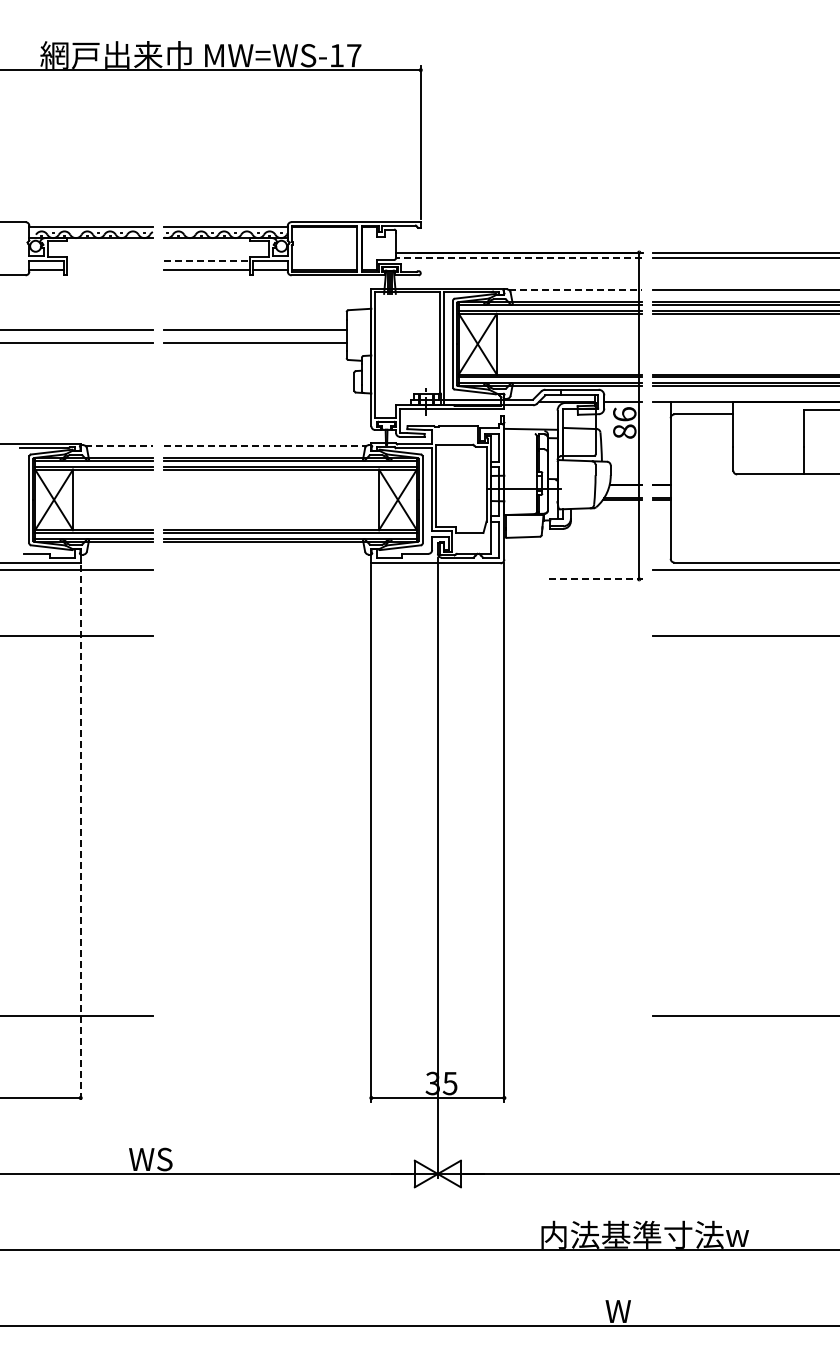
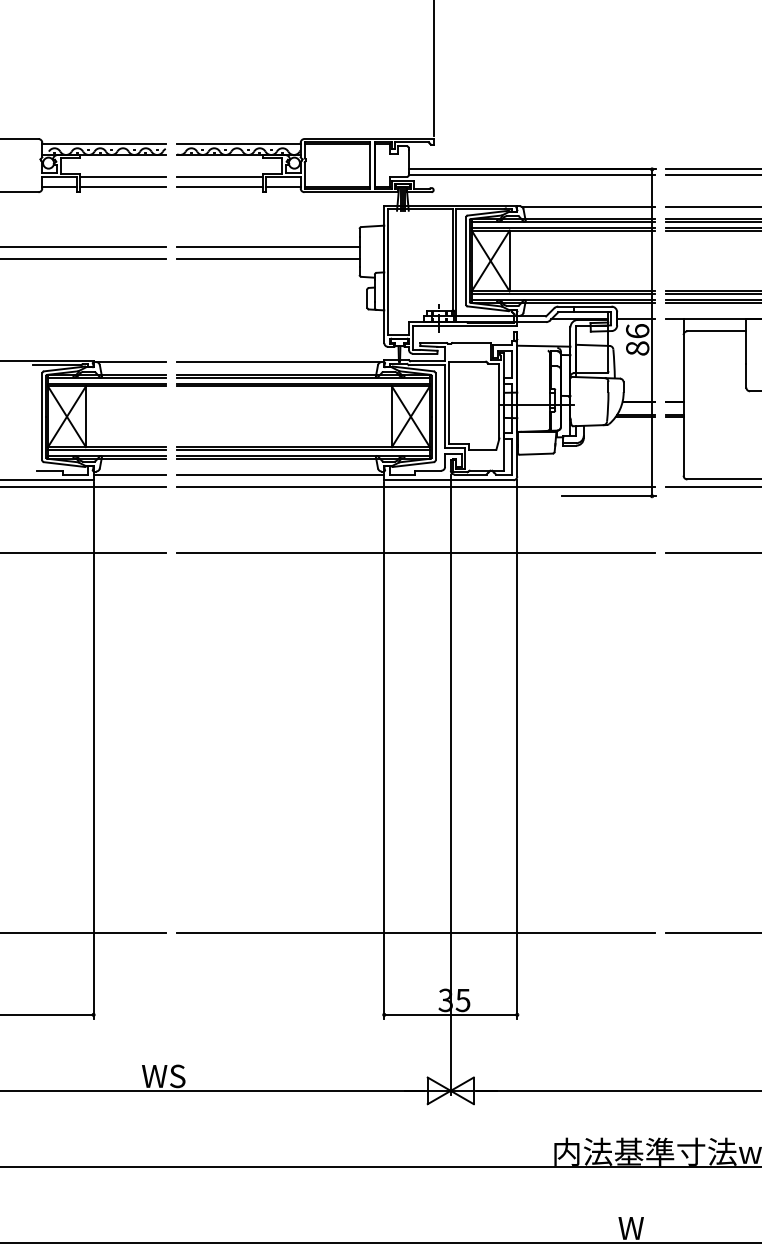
line: (518, 257) -> (531, 174), dashed -> solid
line: (109, 260) -> (122, 177), added
line: (207, 260) -> (220, 177), dashed -> solid
line: (109, 270) -> (122, 187), added
line: (575, 289) -> (588, 206), dashed -> solid
line: (119, 445) -> (132, 362), dashed -> solid
line: (266, 445) -> (279, 362), dashed -> solid
line: (116, 558) -> (129, 475), added
line: (267, 558) -> (280, 475), added
line: (402, 569) -> (415, 486), added
line: (596, 579) -> (609, 496), dashed -> solid
line: (402, 636) -> (415, 553), added
line: (80, 834) -> (93, 751), dashed -> solid
line: (402, 1016) -> (415, 933), added

